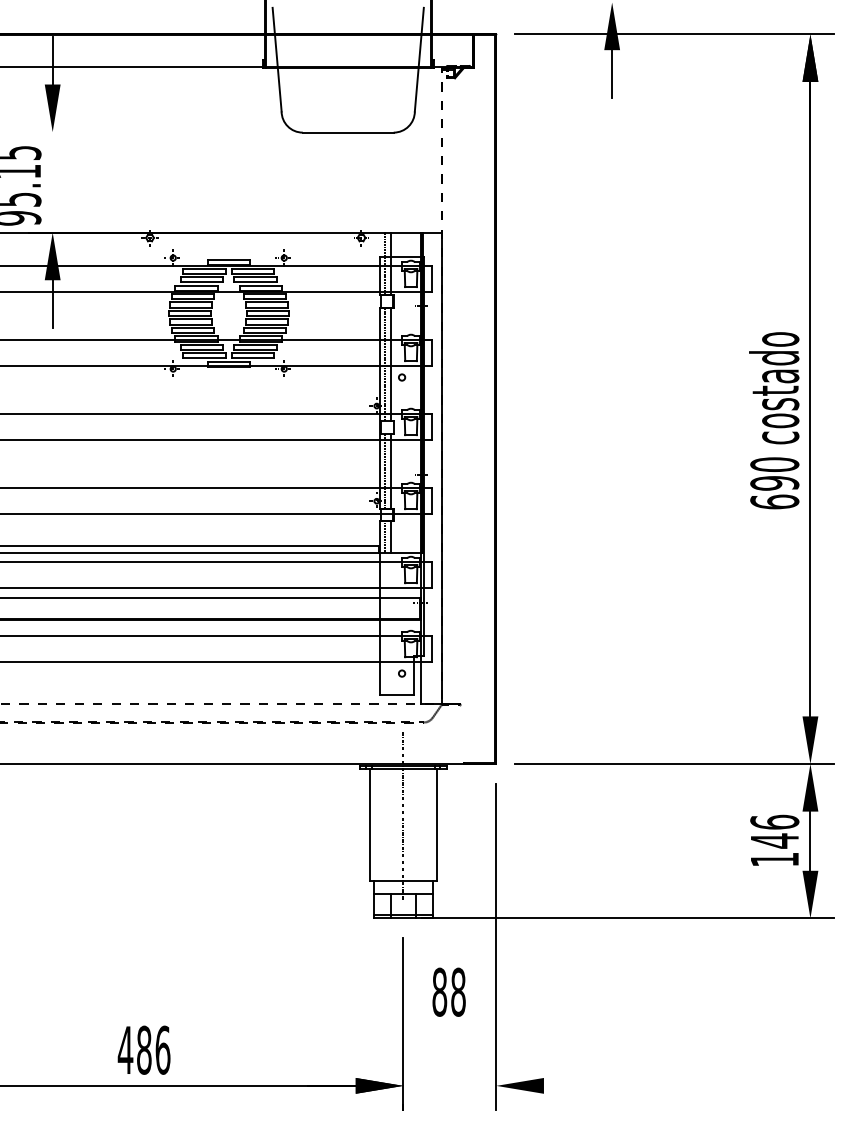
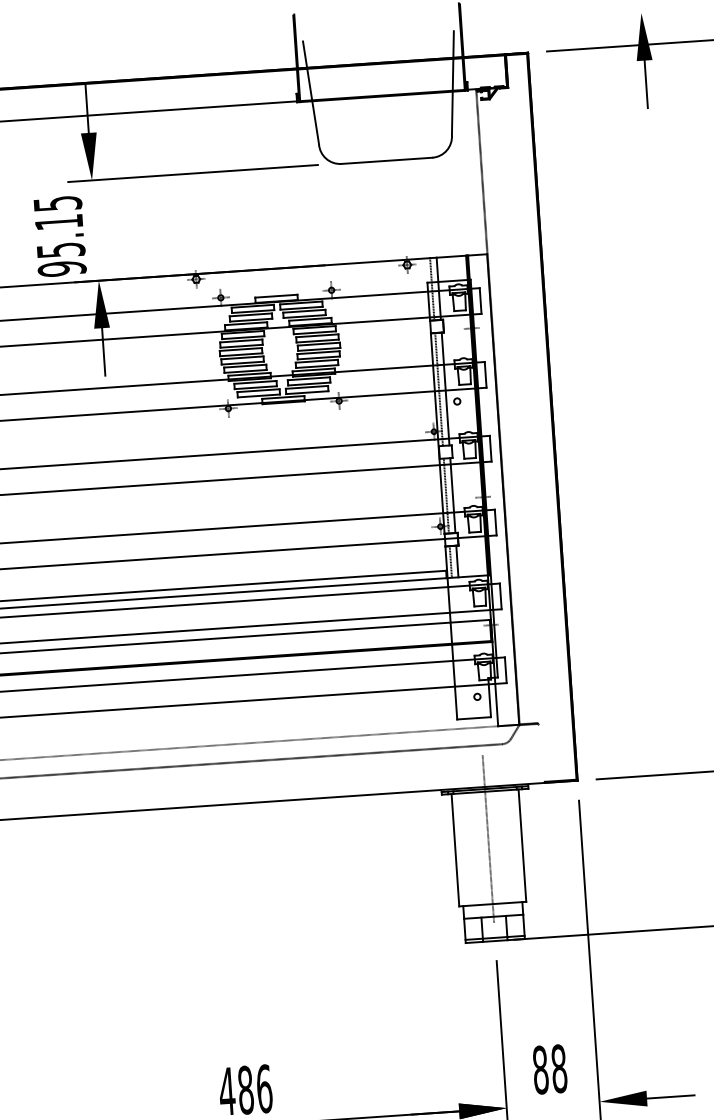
line: (153, 132) -> (192, 173), added
text: (448, 991) -> (549, 1068), moved
line: (567, 1085) -> (670, 1096), added

